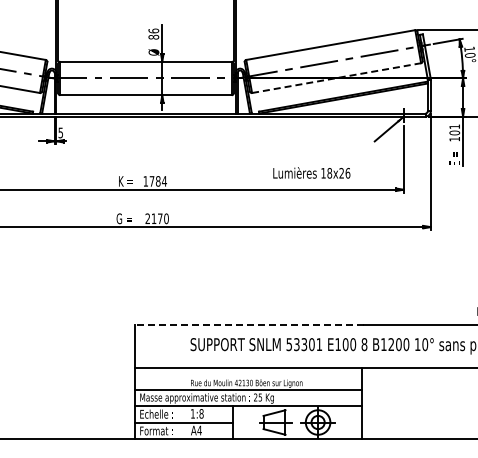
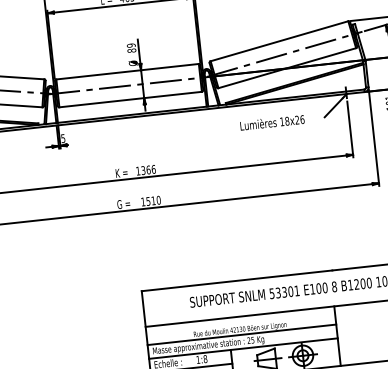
text: (153, 30) -> (130, 45), 86 -> 89
line: (336, 78) -> (287, 68), dashed -> solid
text: (311, 172) -> (272, 122), moved
text: (157, 181) -> (147, 170), 1784 -> 1366
text: (153, 218) -> (147, 201), 2170 -> 1510
line: (249, 324) -> (237, 280), dashed -> solid

